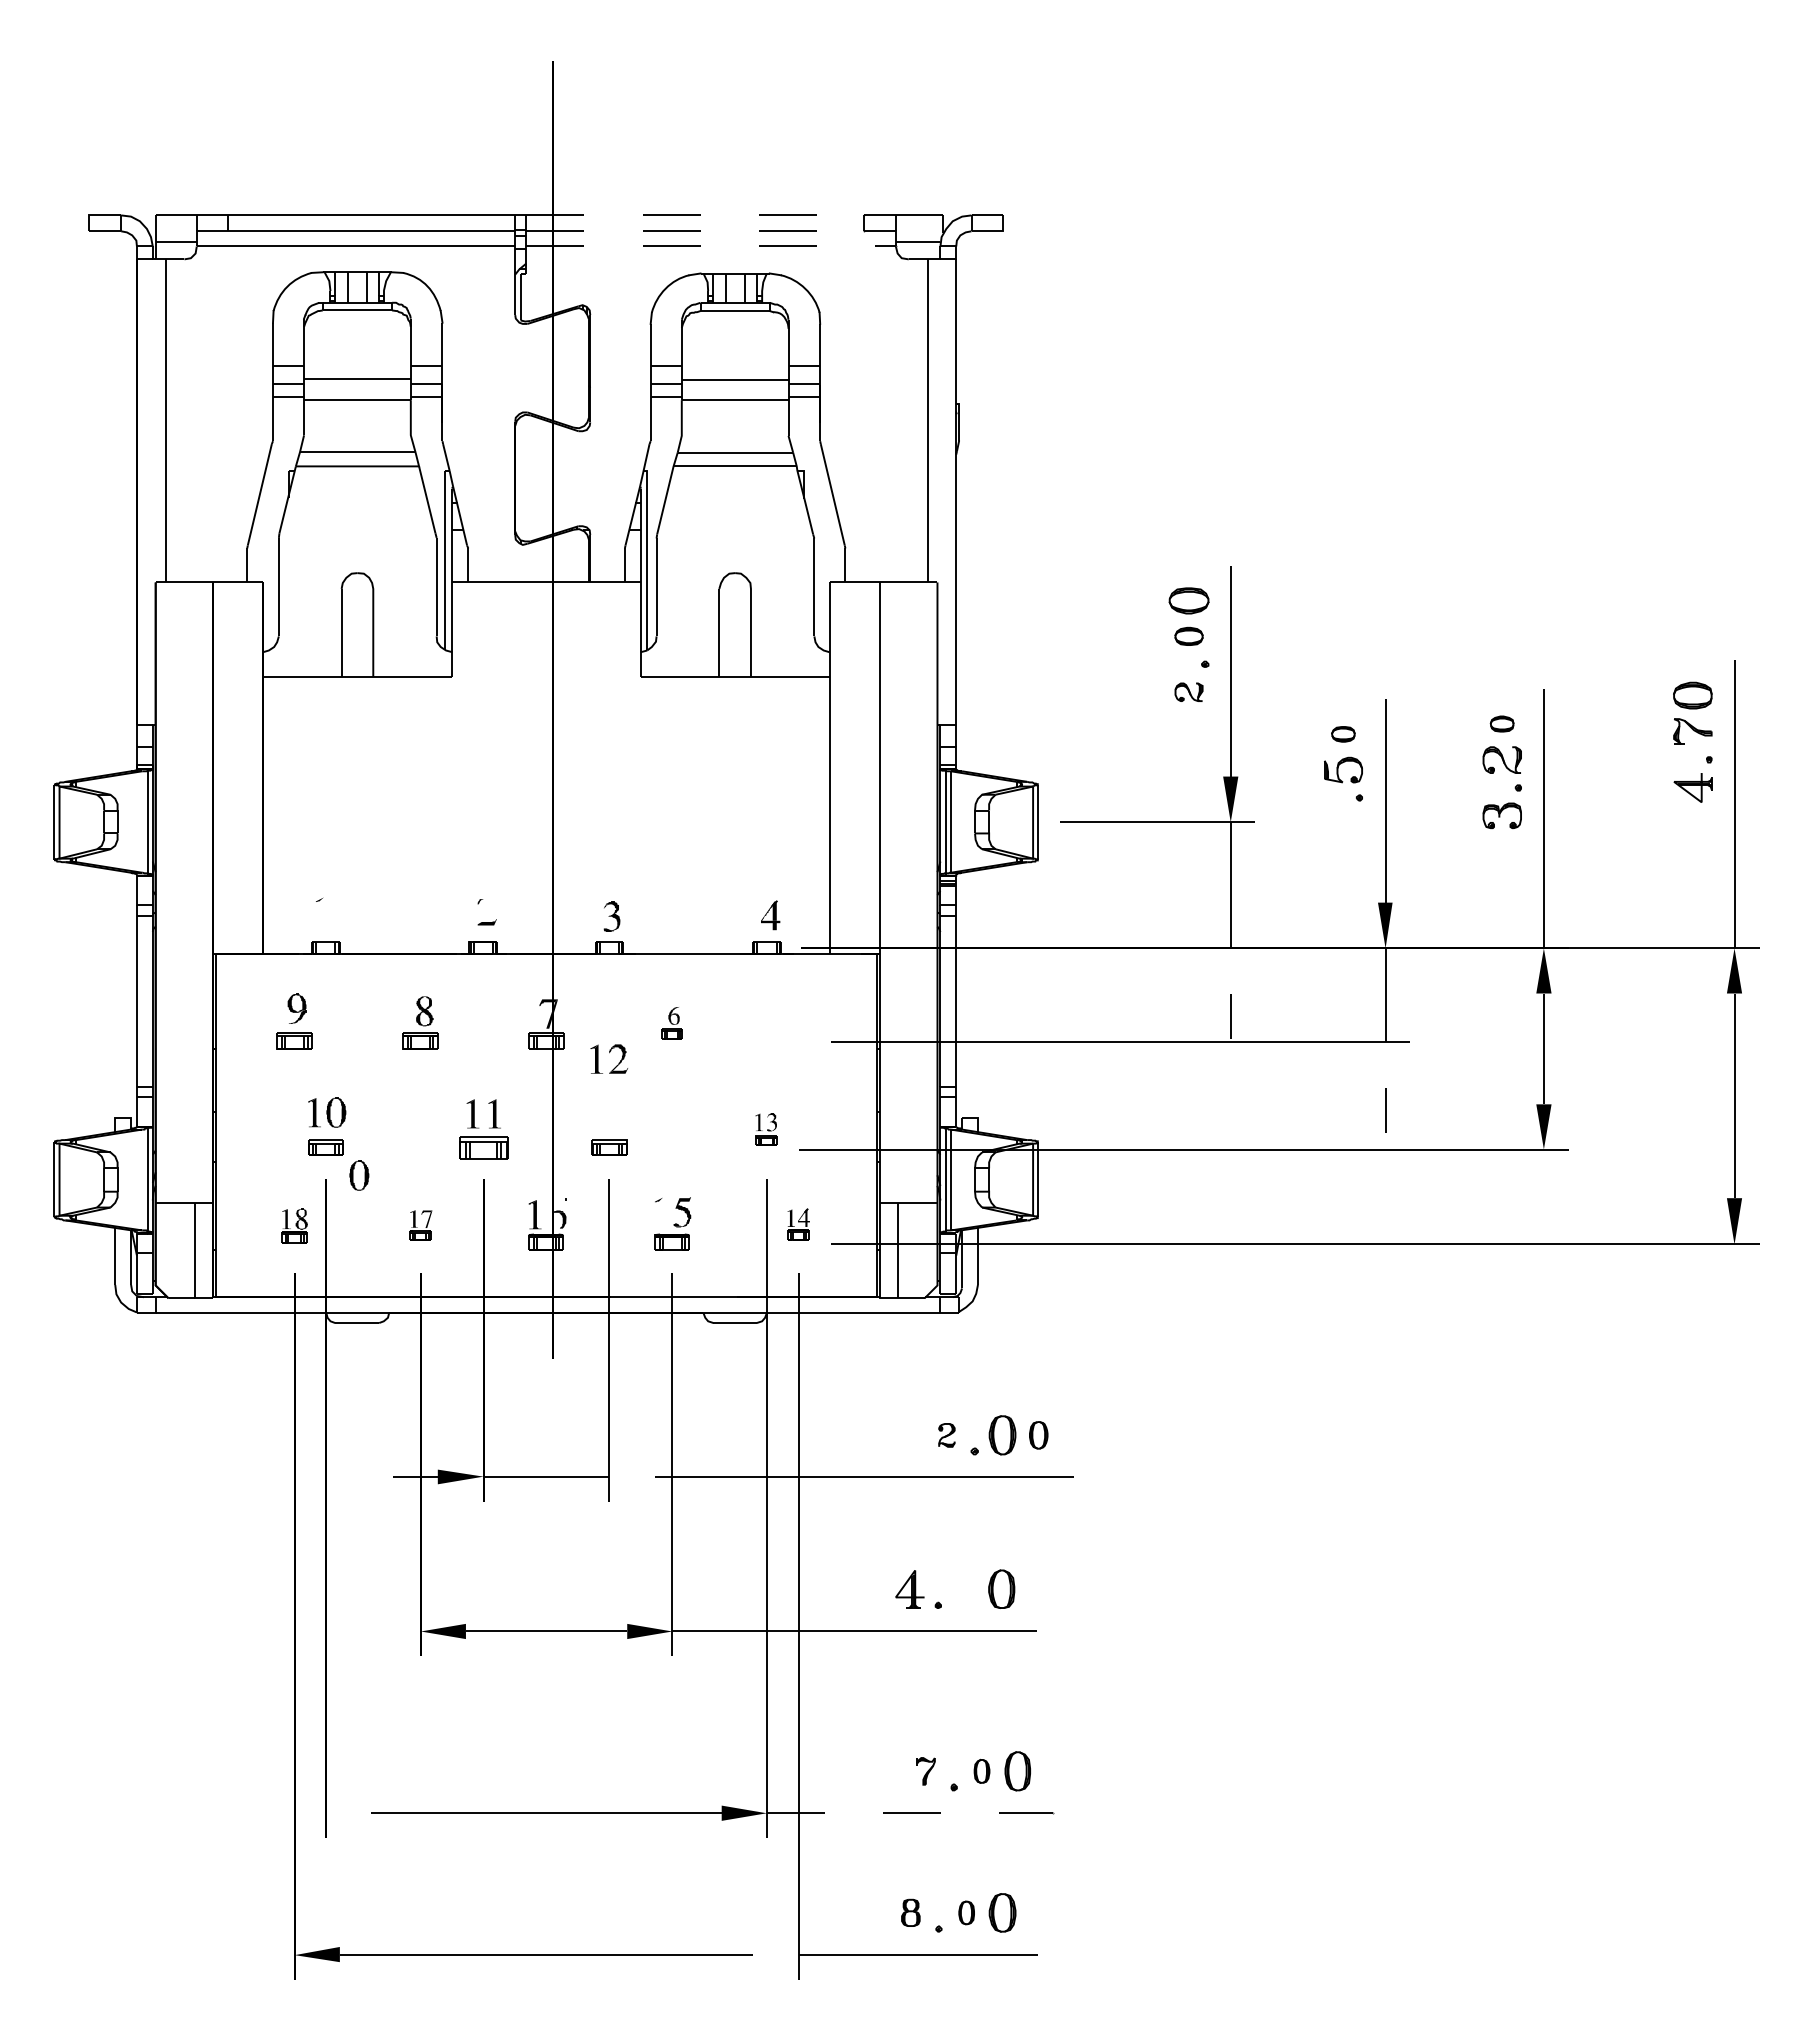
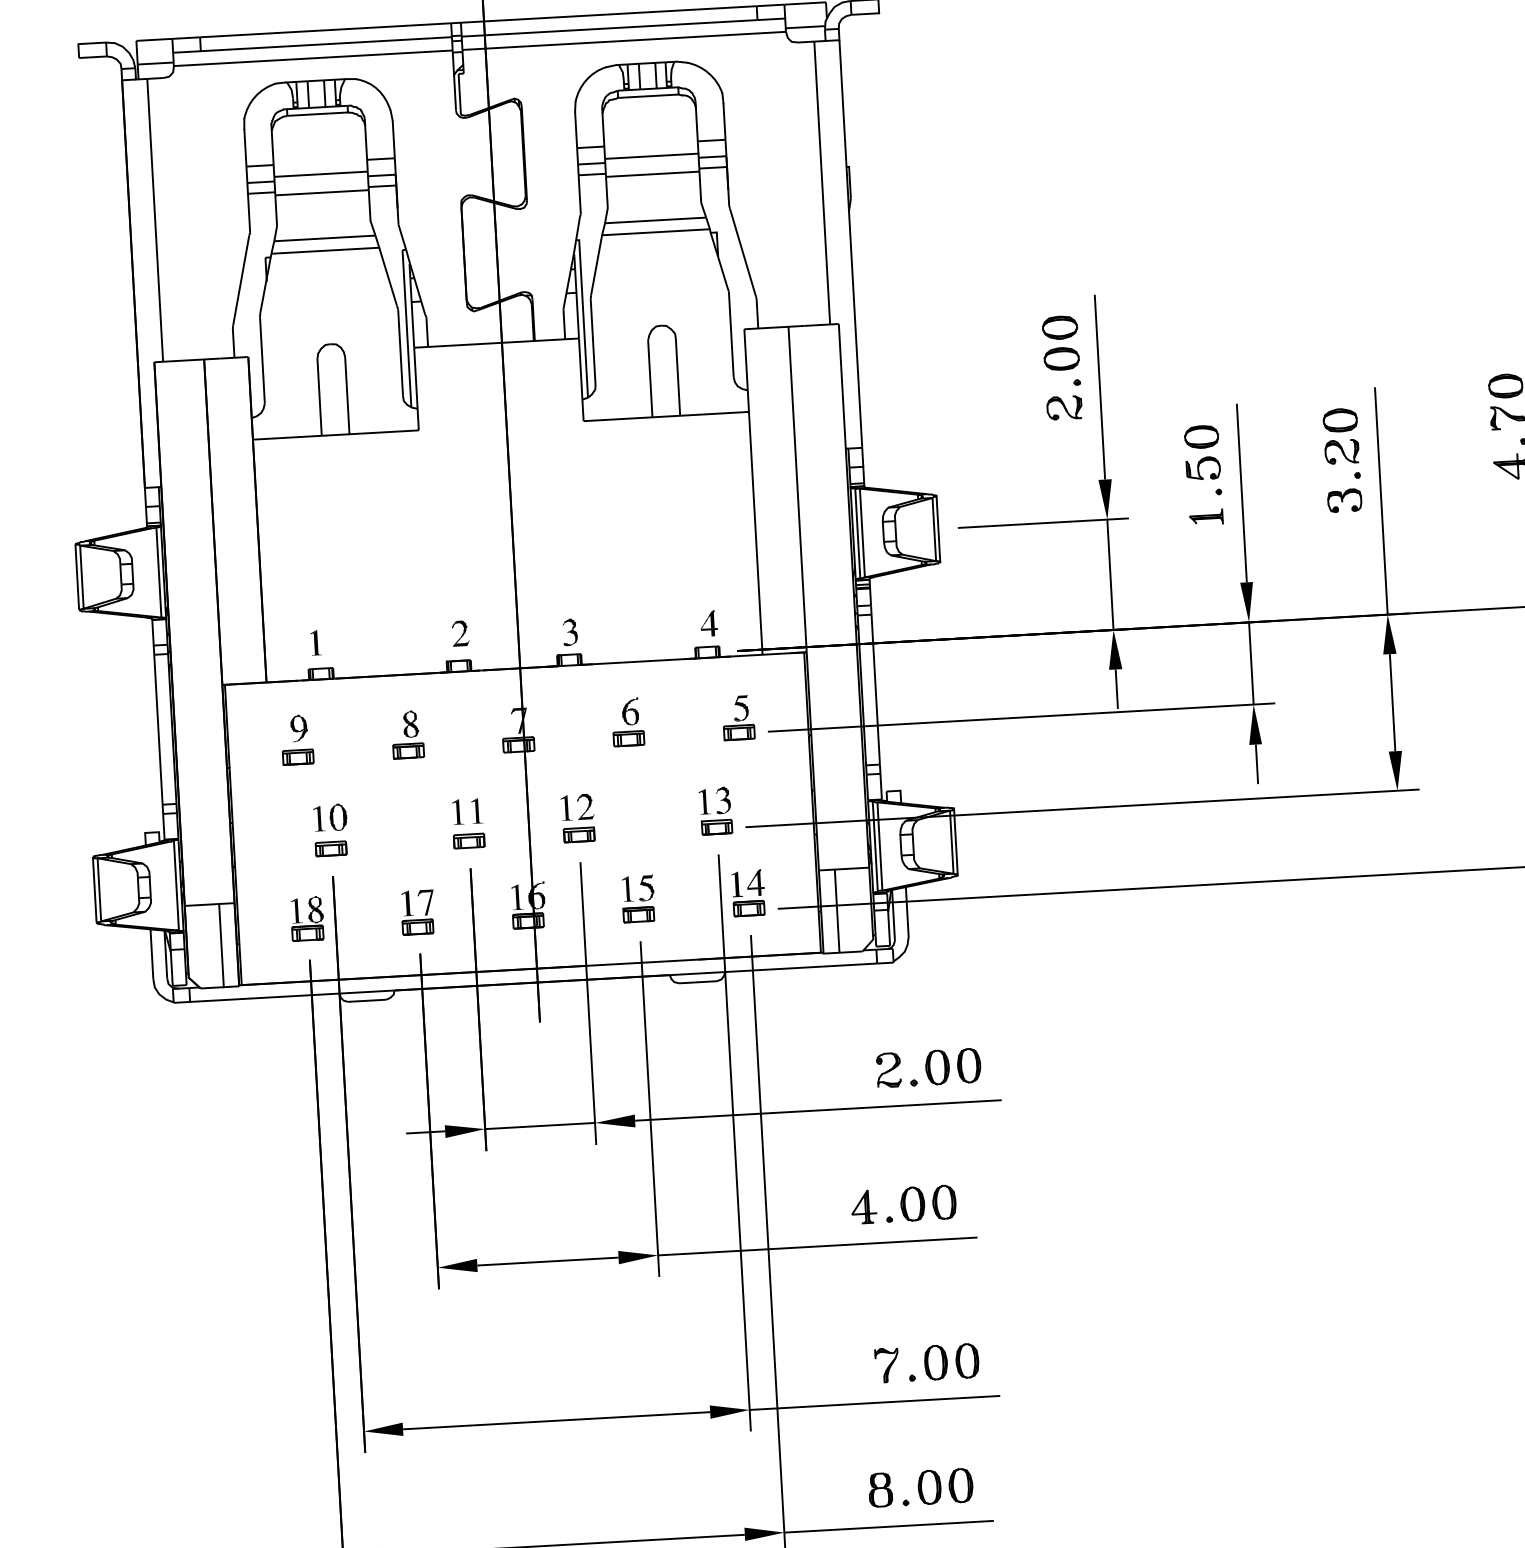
line: (696, 215) -> (609, 14), dashed -> solid
line: (696, 231) -> (610, 28), dashed -> solid
line: (712, 246) -> (625, 40), dashed -> solid
part: (1188, 636) -> (1061, 359), size x1.43
part: (1188, 691) -> (1063, 407), size x1.43
part: (1501, 723) -> (1339, 419), size x1.67
part: (1343, 734) -> (1201, 437), size x1.67
part: (1343, 825) -> (1206, 516), added
fill: (486, 910) -> (460, 633), added
fill: (322, 911) -> (316, 642), added
fill: (1230, 970) -> (1114, 649), added
part: (671, 1022) -> (627, 722), size x1.67
part: (798, 1023) -> (738, 716), added
part: (608, 1058) -> (576, 806), moved
fill: (1384, 1064) -> (1253, 724), added
part: (766, 1128) -> (715, 810), size x1.67
part: (483, 1147) -> (469, 840), size x0.71
part: (359, 1175) -> (361, 871), removed
fill: (661, 1211) -> (627, 888), added
fill: (556, 1214) -> (536, 896), added
part: (798, 1224) -> (748, 892), size x1.67
part: (294, 1225) -> (307, 918), size x1.43
part: (420, 1225) -> (417, 912), size x1.67
part: (946, 1435) -> (888, 1070), size x1.67
part: (1038, 1435) -> (969, 1065), size x1.43
fill: (631, 1476) -> (614, 1121), added
part: (965, 1588) -> (912, 1203), added
part: (925, 1771) -> (886, 1365), size x1.43
part: (981, 1771) -> (935, 1362), size x1.67
fill: (348, 1812) -> (383, 1429), added
line: (910, 1813) -> (875, 1403), dashed -> solid
part: (910, 1912) -> (880, 1489), size x1.43
part: (966, 1912) -> (929, 1487), size x1.67
fill: (775, 1954) -> (764, 1533), added

